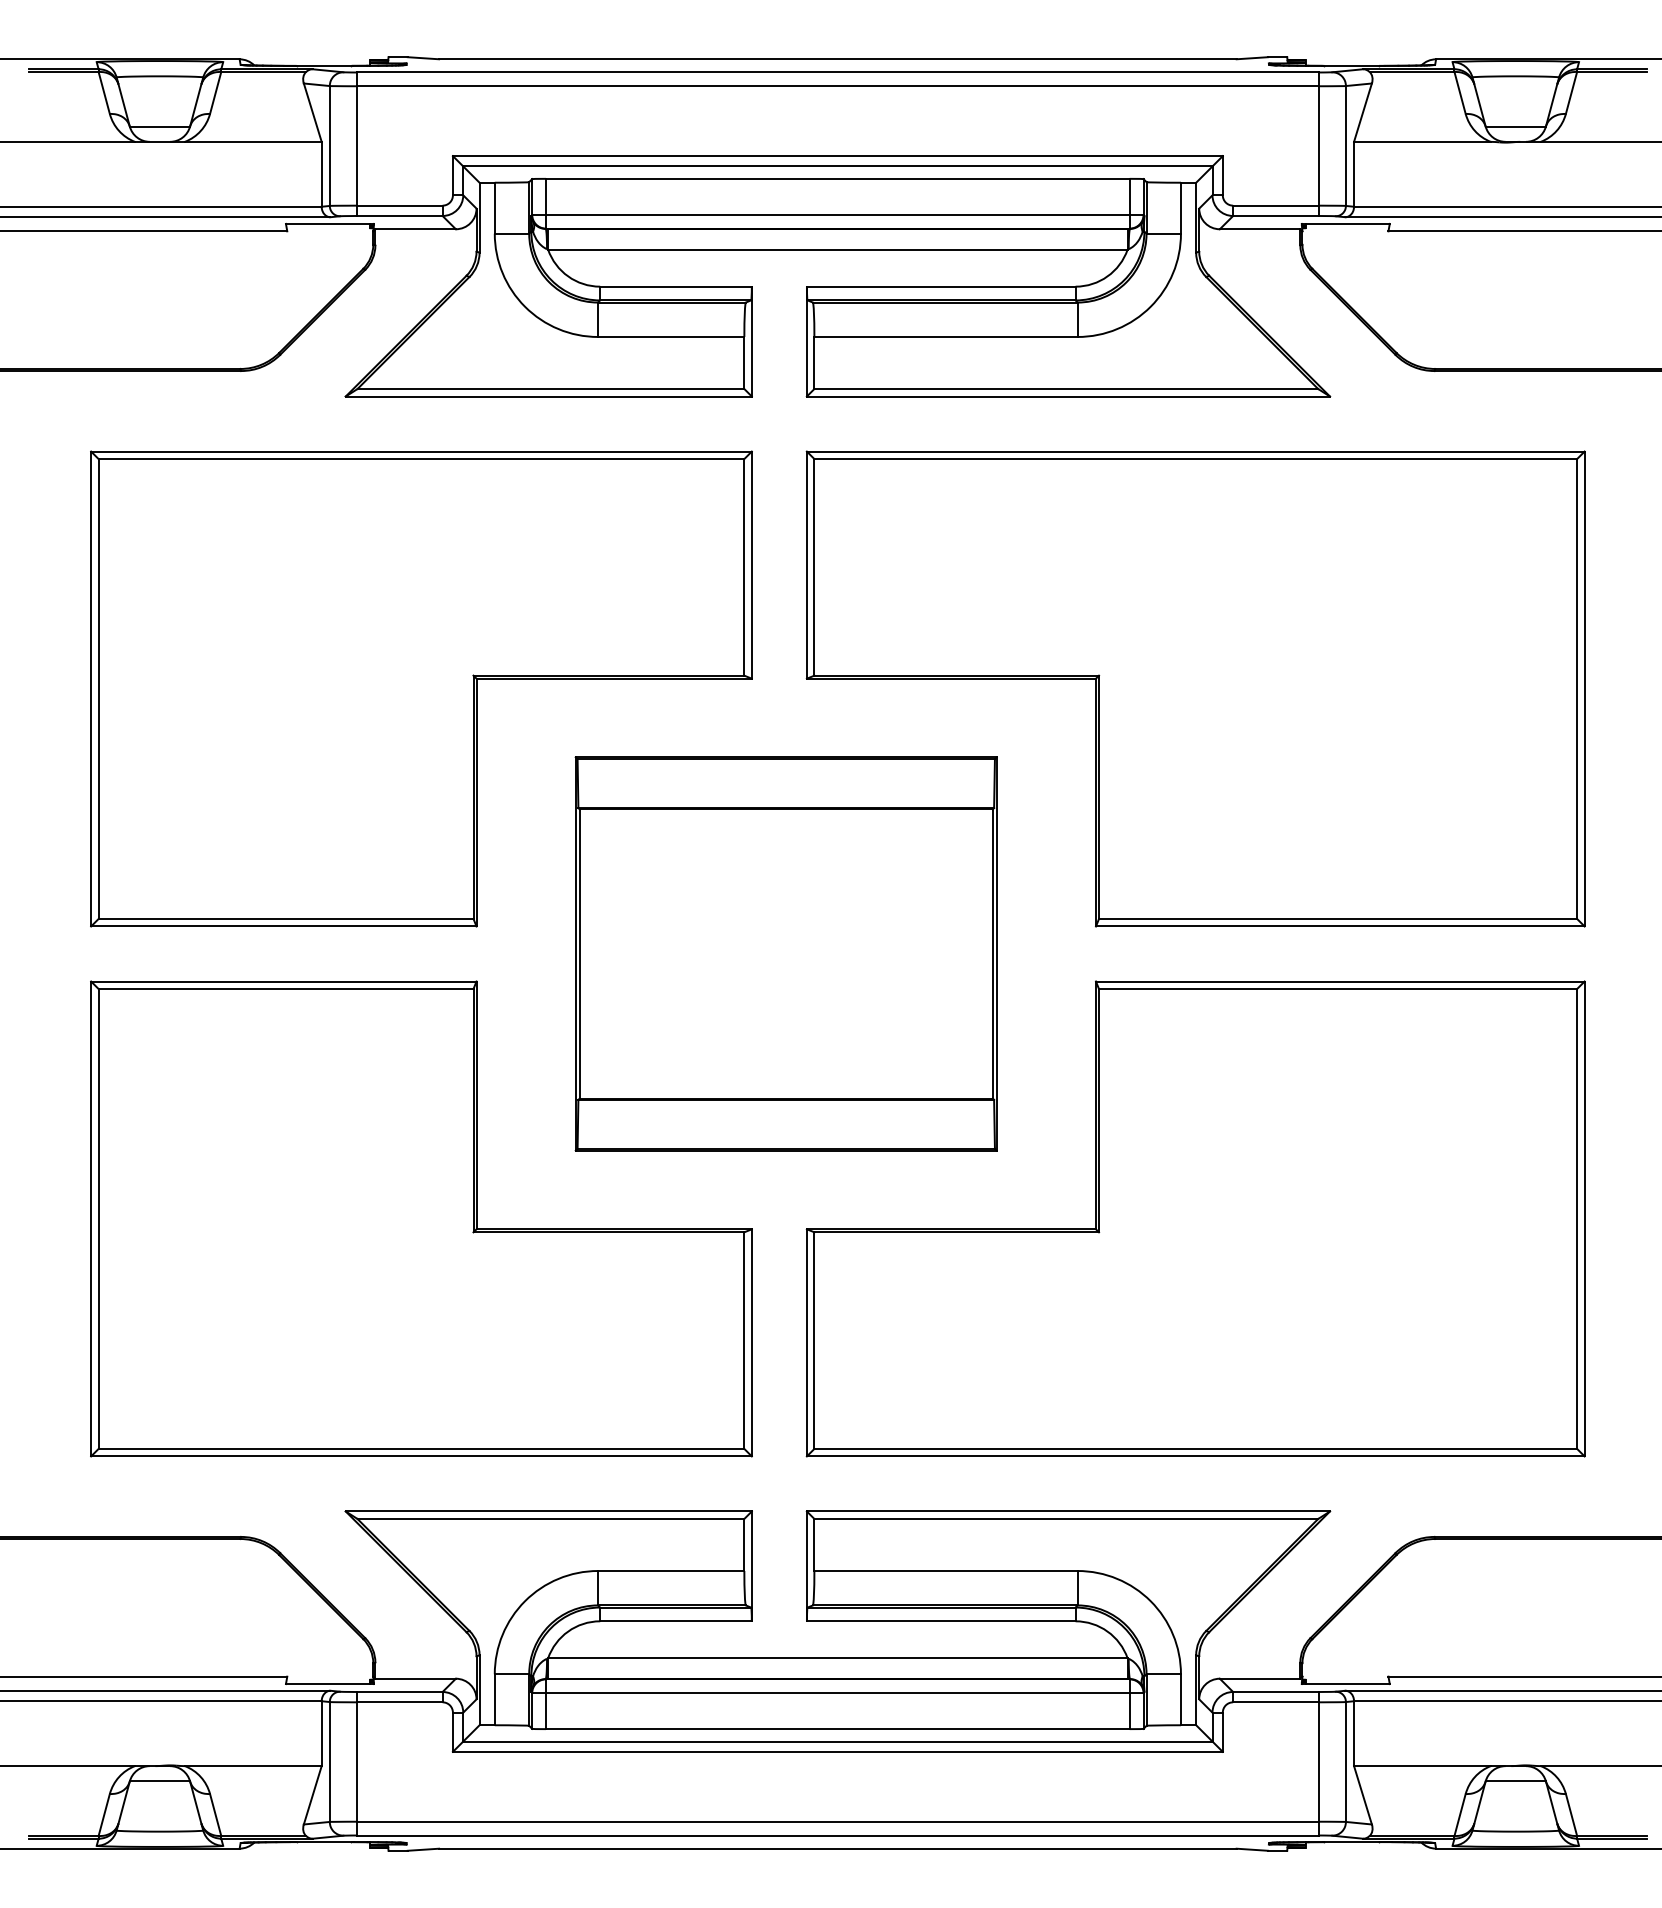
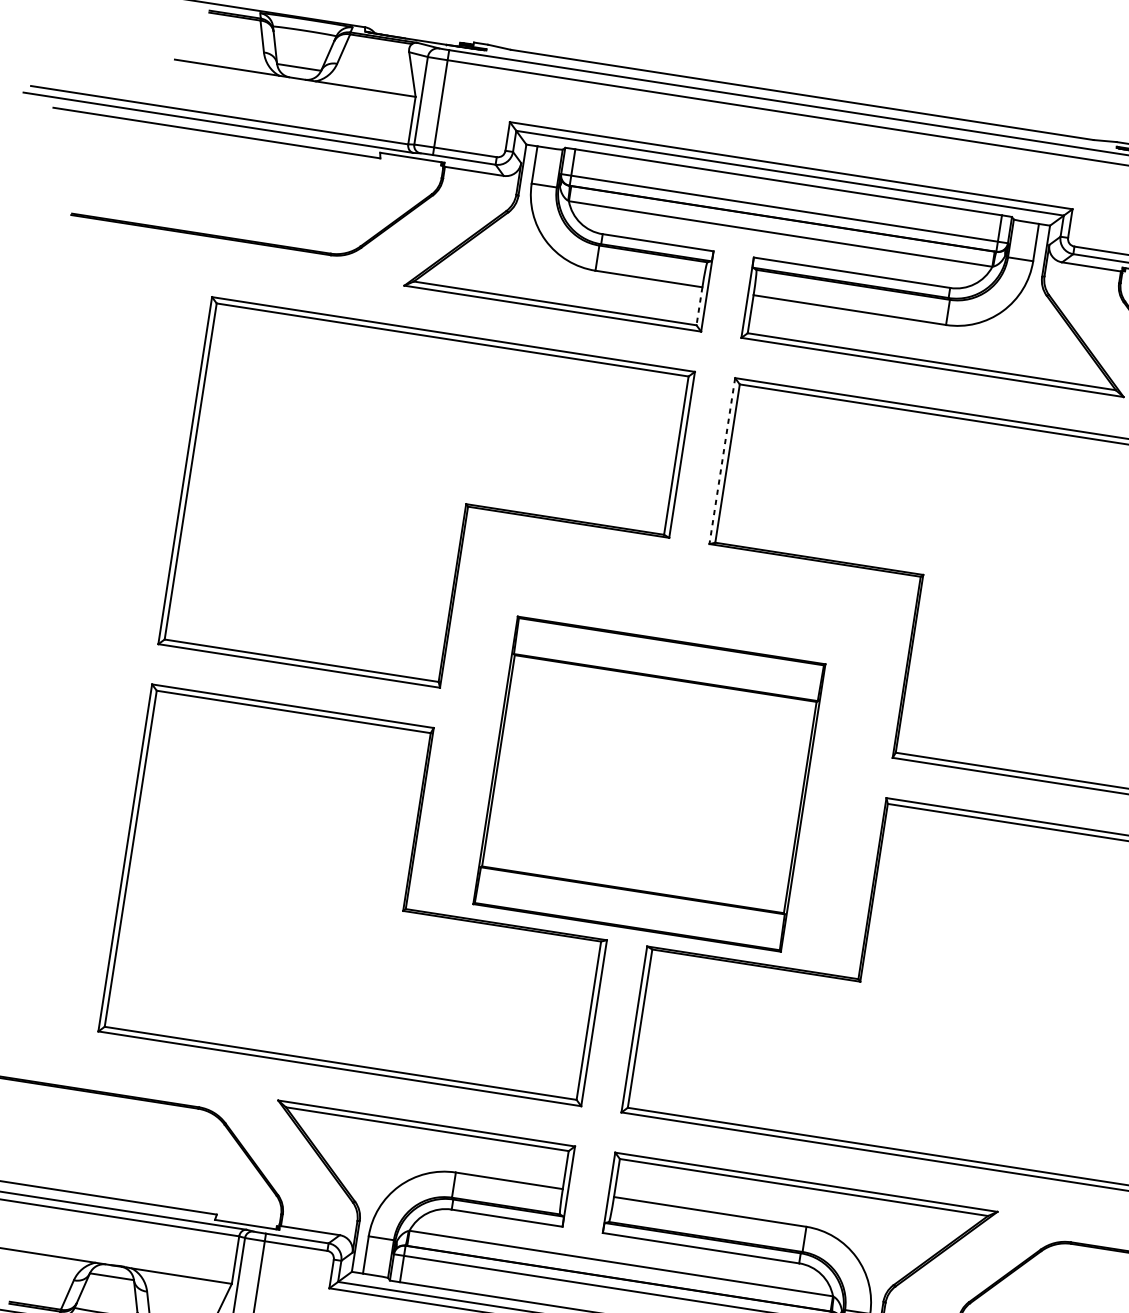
line: (744, 363) -> (699, 306), solid -> dashed
line: (806, 565) -> (721, 461), solid -> dashed
part: (785, 953) -> (648, 783), moved

